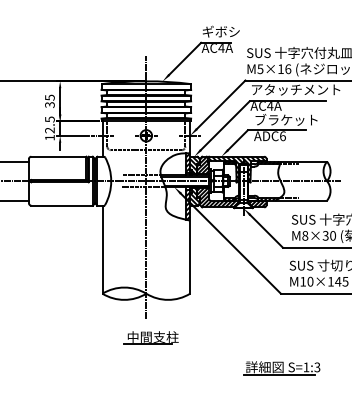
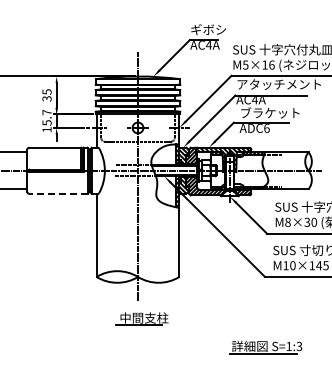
text: (49, 124) -> (46, 117), 12.5 -> 15.7
line: (62, 205) -> (58, 193), solid -> dashed

